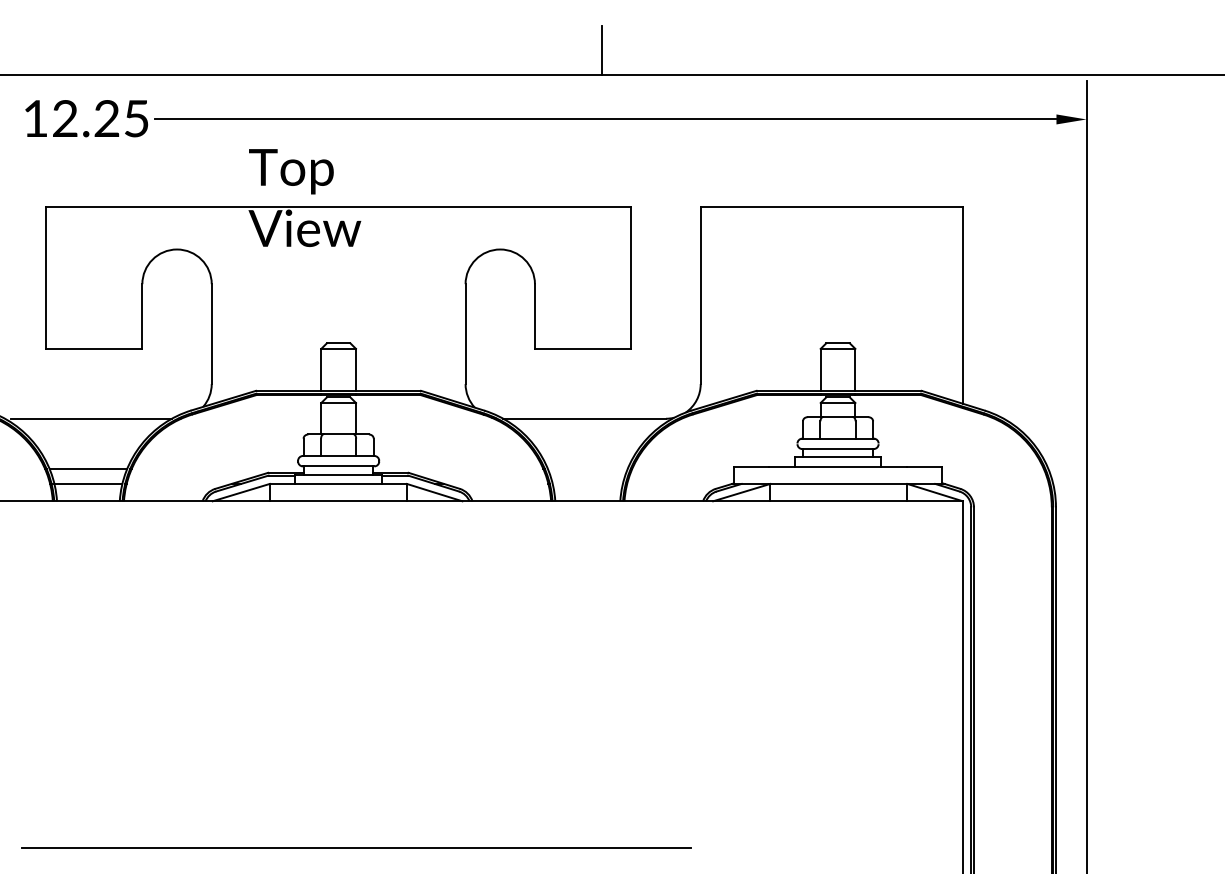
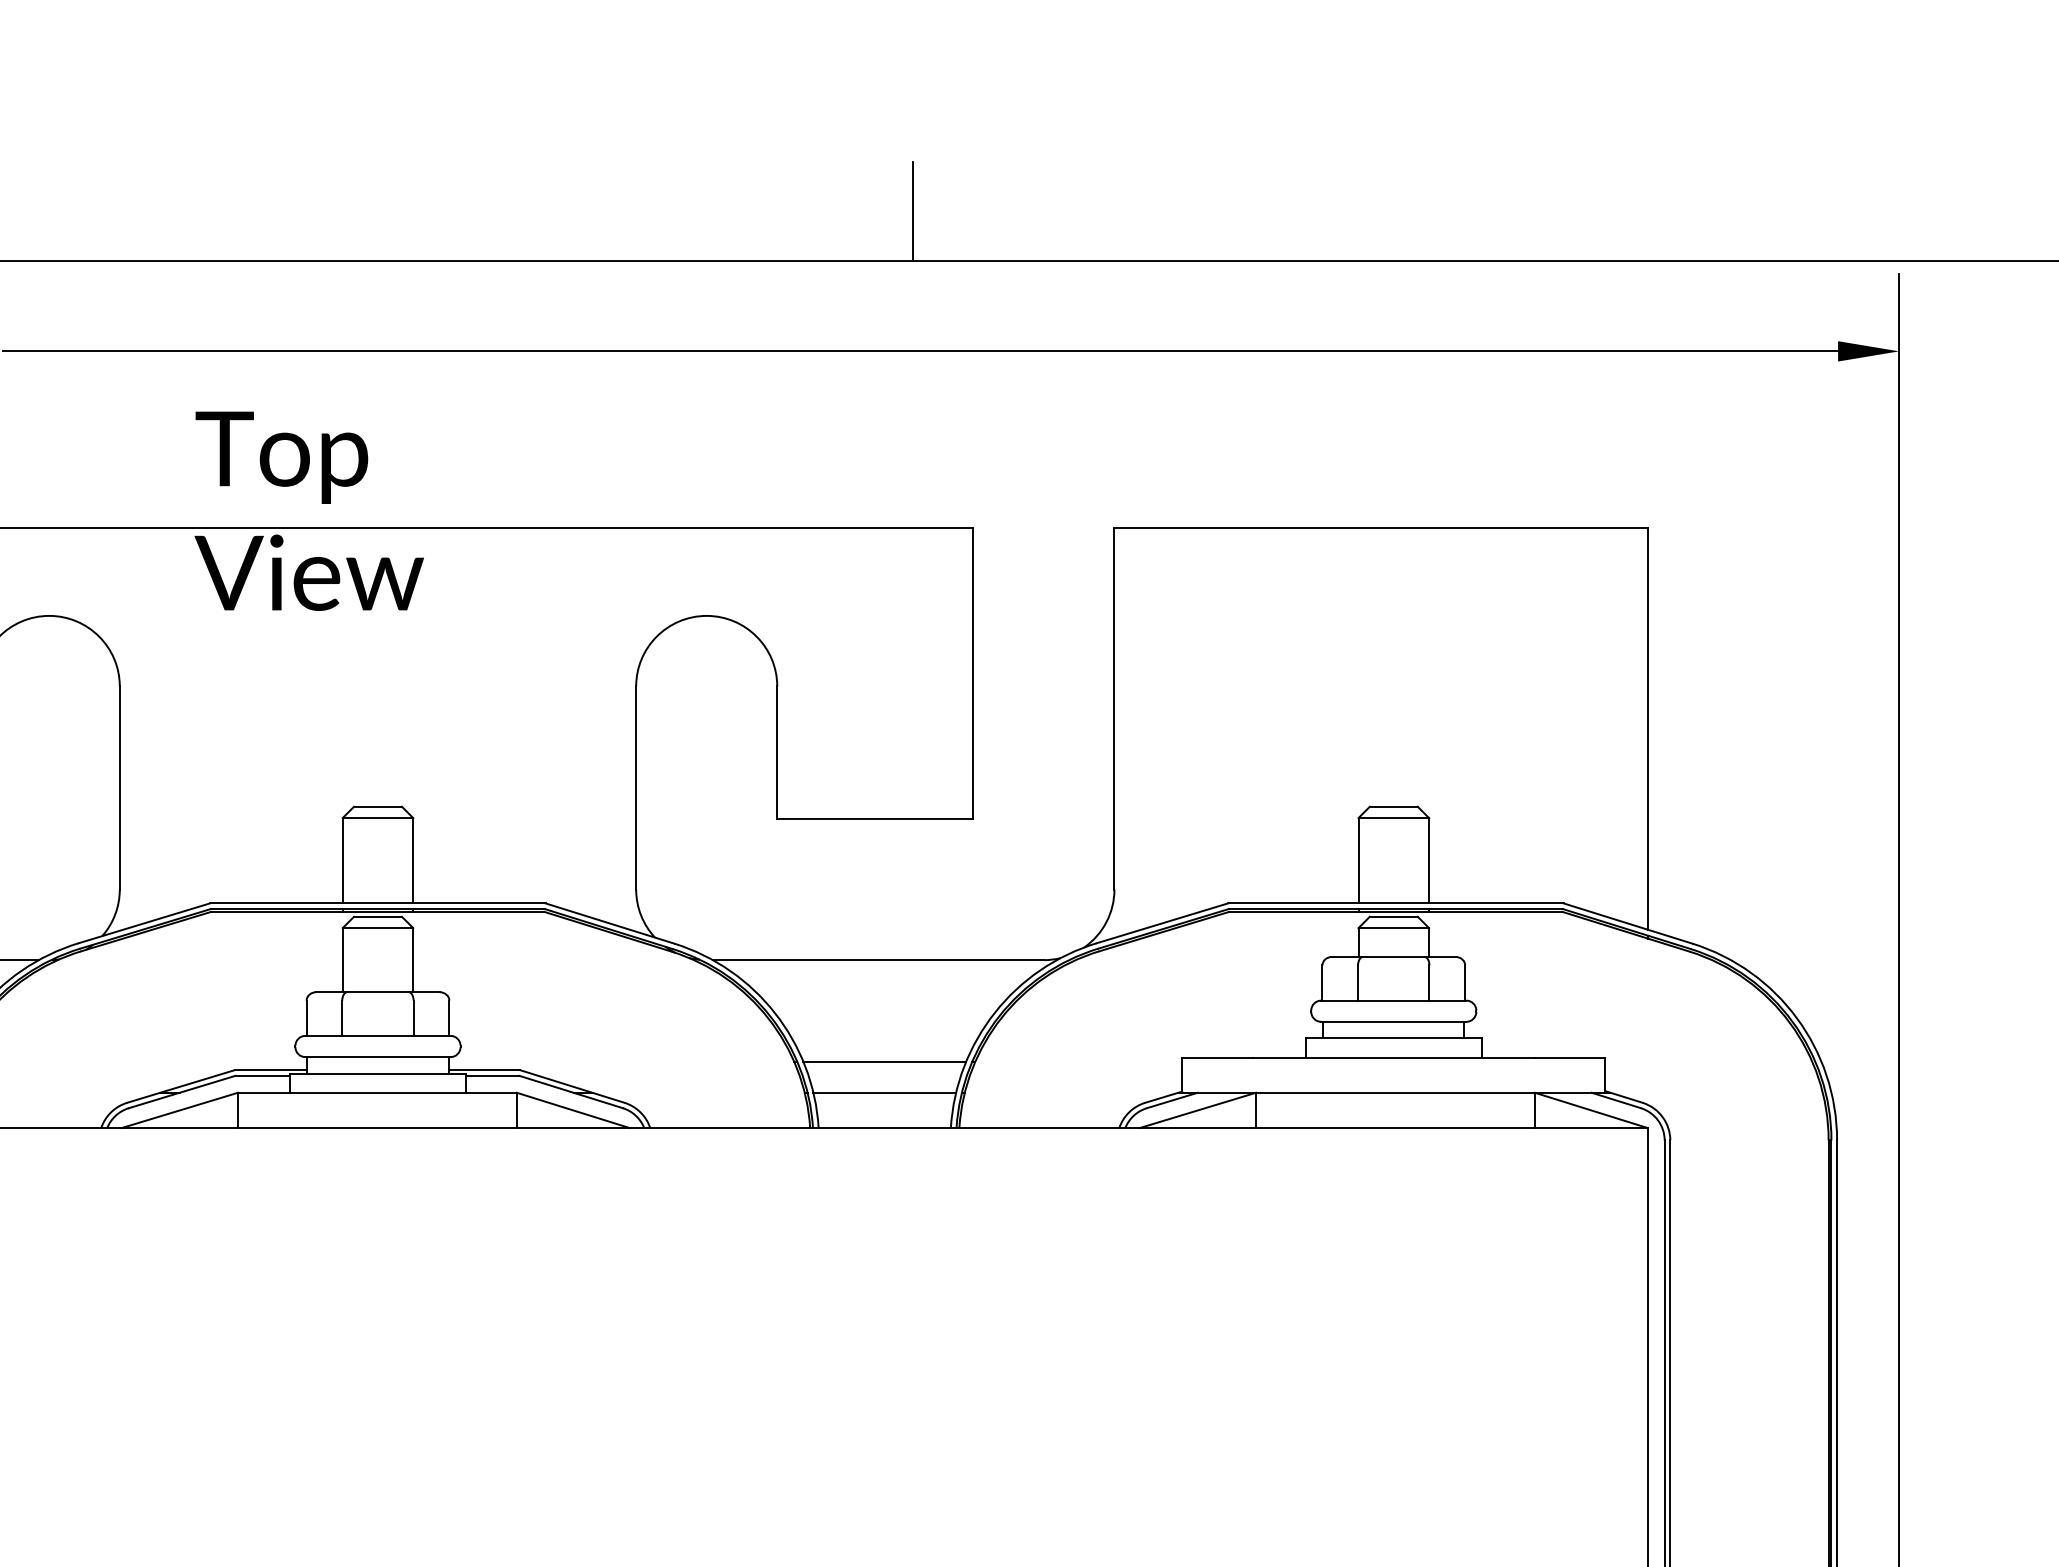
line: (587, 468) -> (884, 1061), added
line: (587, 483) -> (884, 1091), added

